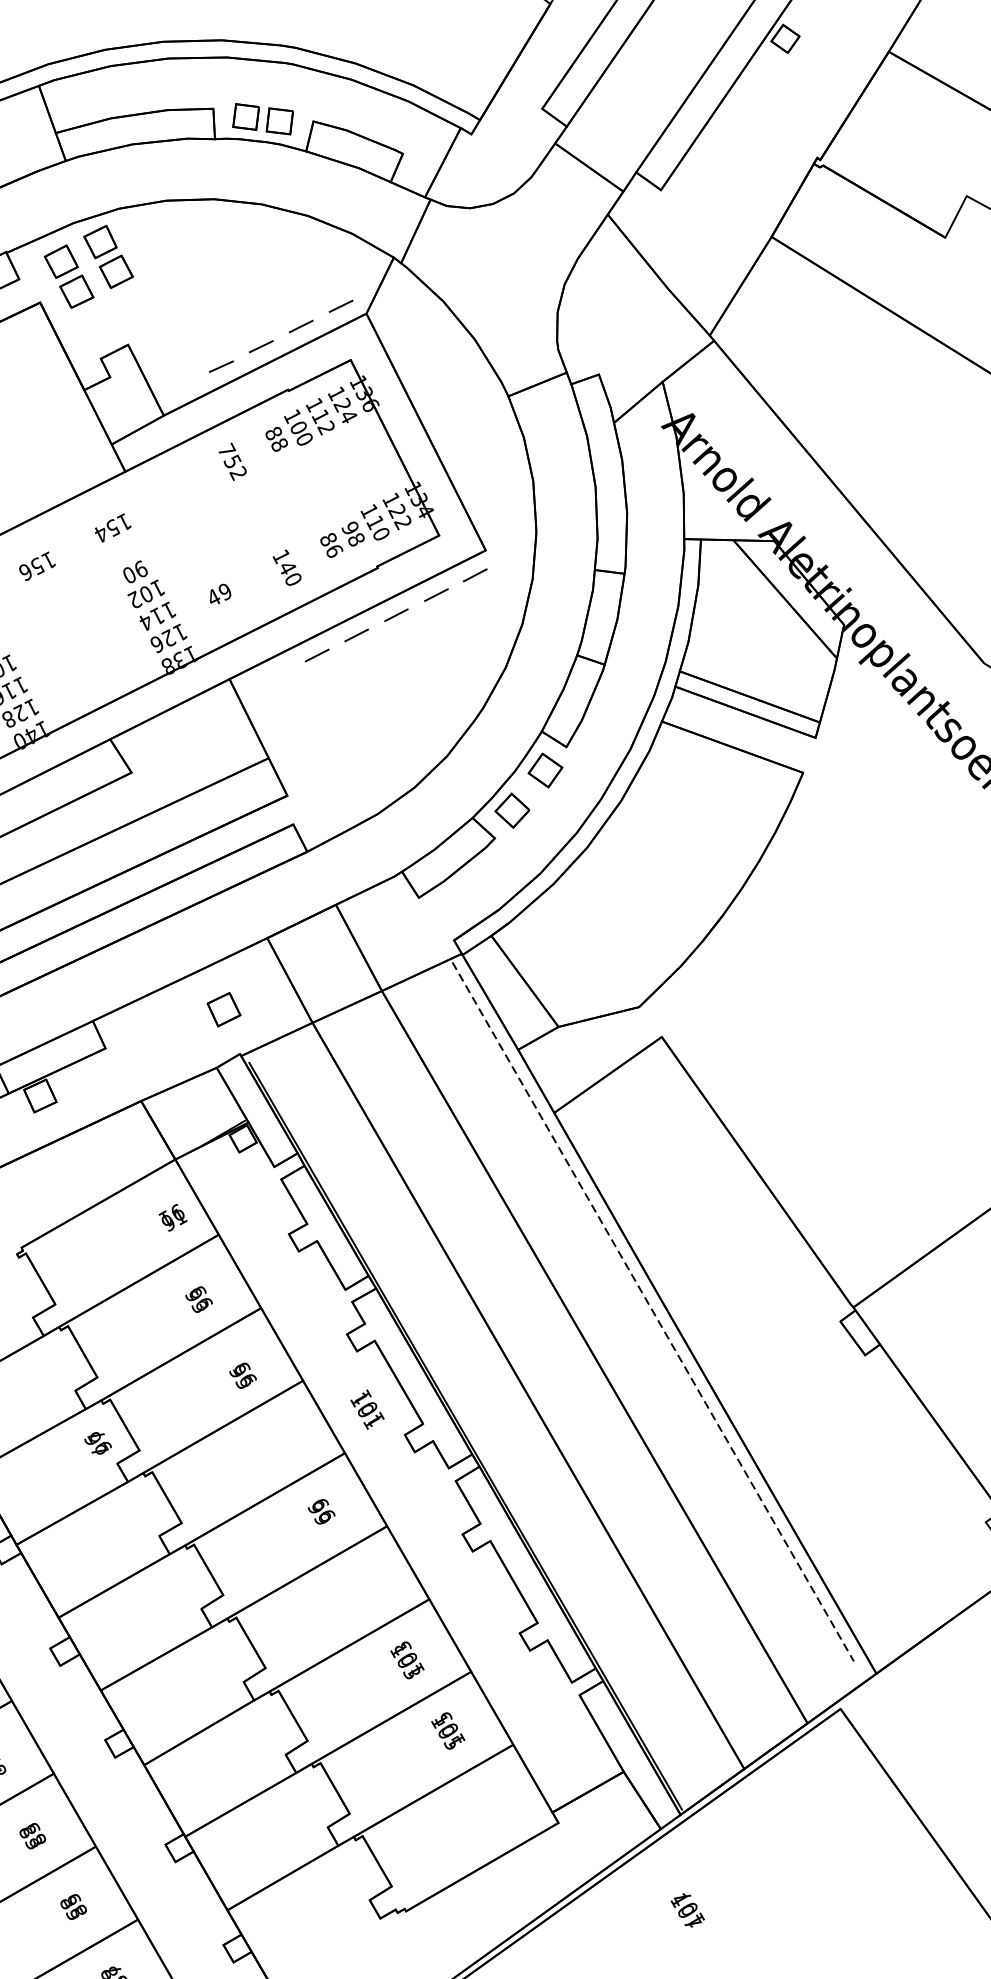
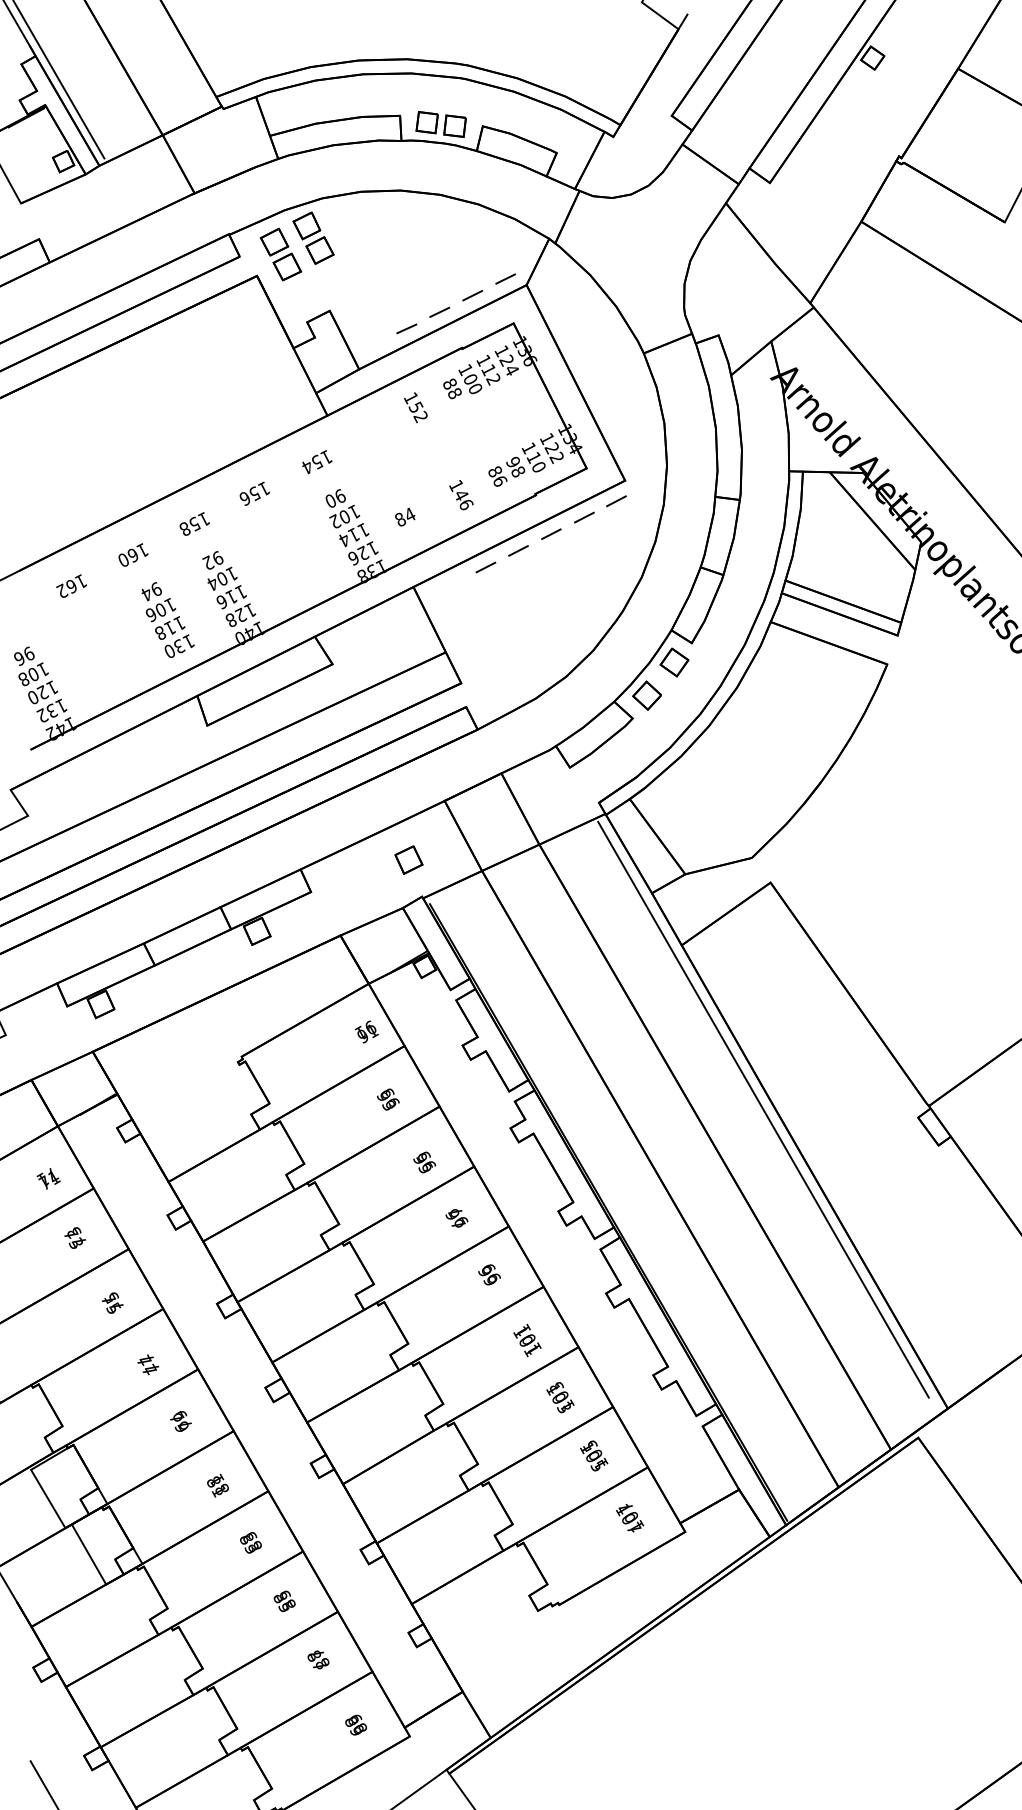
text: (227, 449) -> (411, 397), 752 -> 152
text: (293, 579) -> (466, 504), 140 -> 146
text: (219, 593) -> (405, 516), 49 -> 84
line: (653, 1312) -> (763, 1110), dashed -> solid
text: (367, 1409) -> (527, 1340), moved
text: (97, 1443) -> (456, 1218), moved
text: (688, 1910) -> (630, 1518), moved

